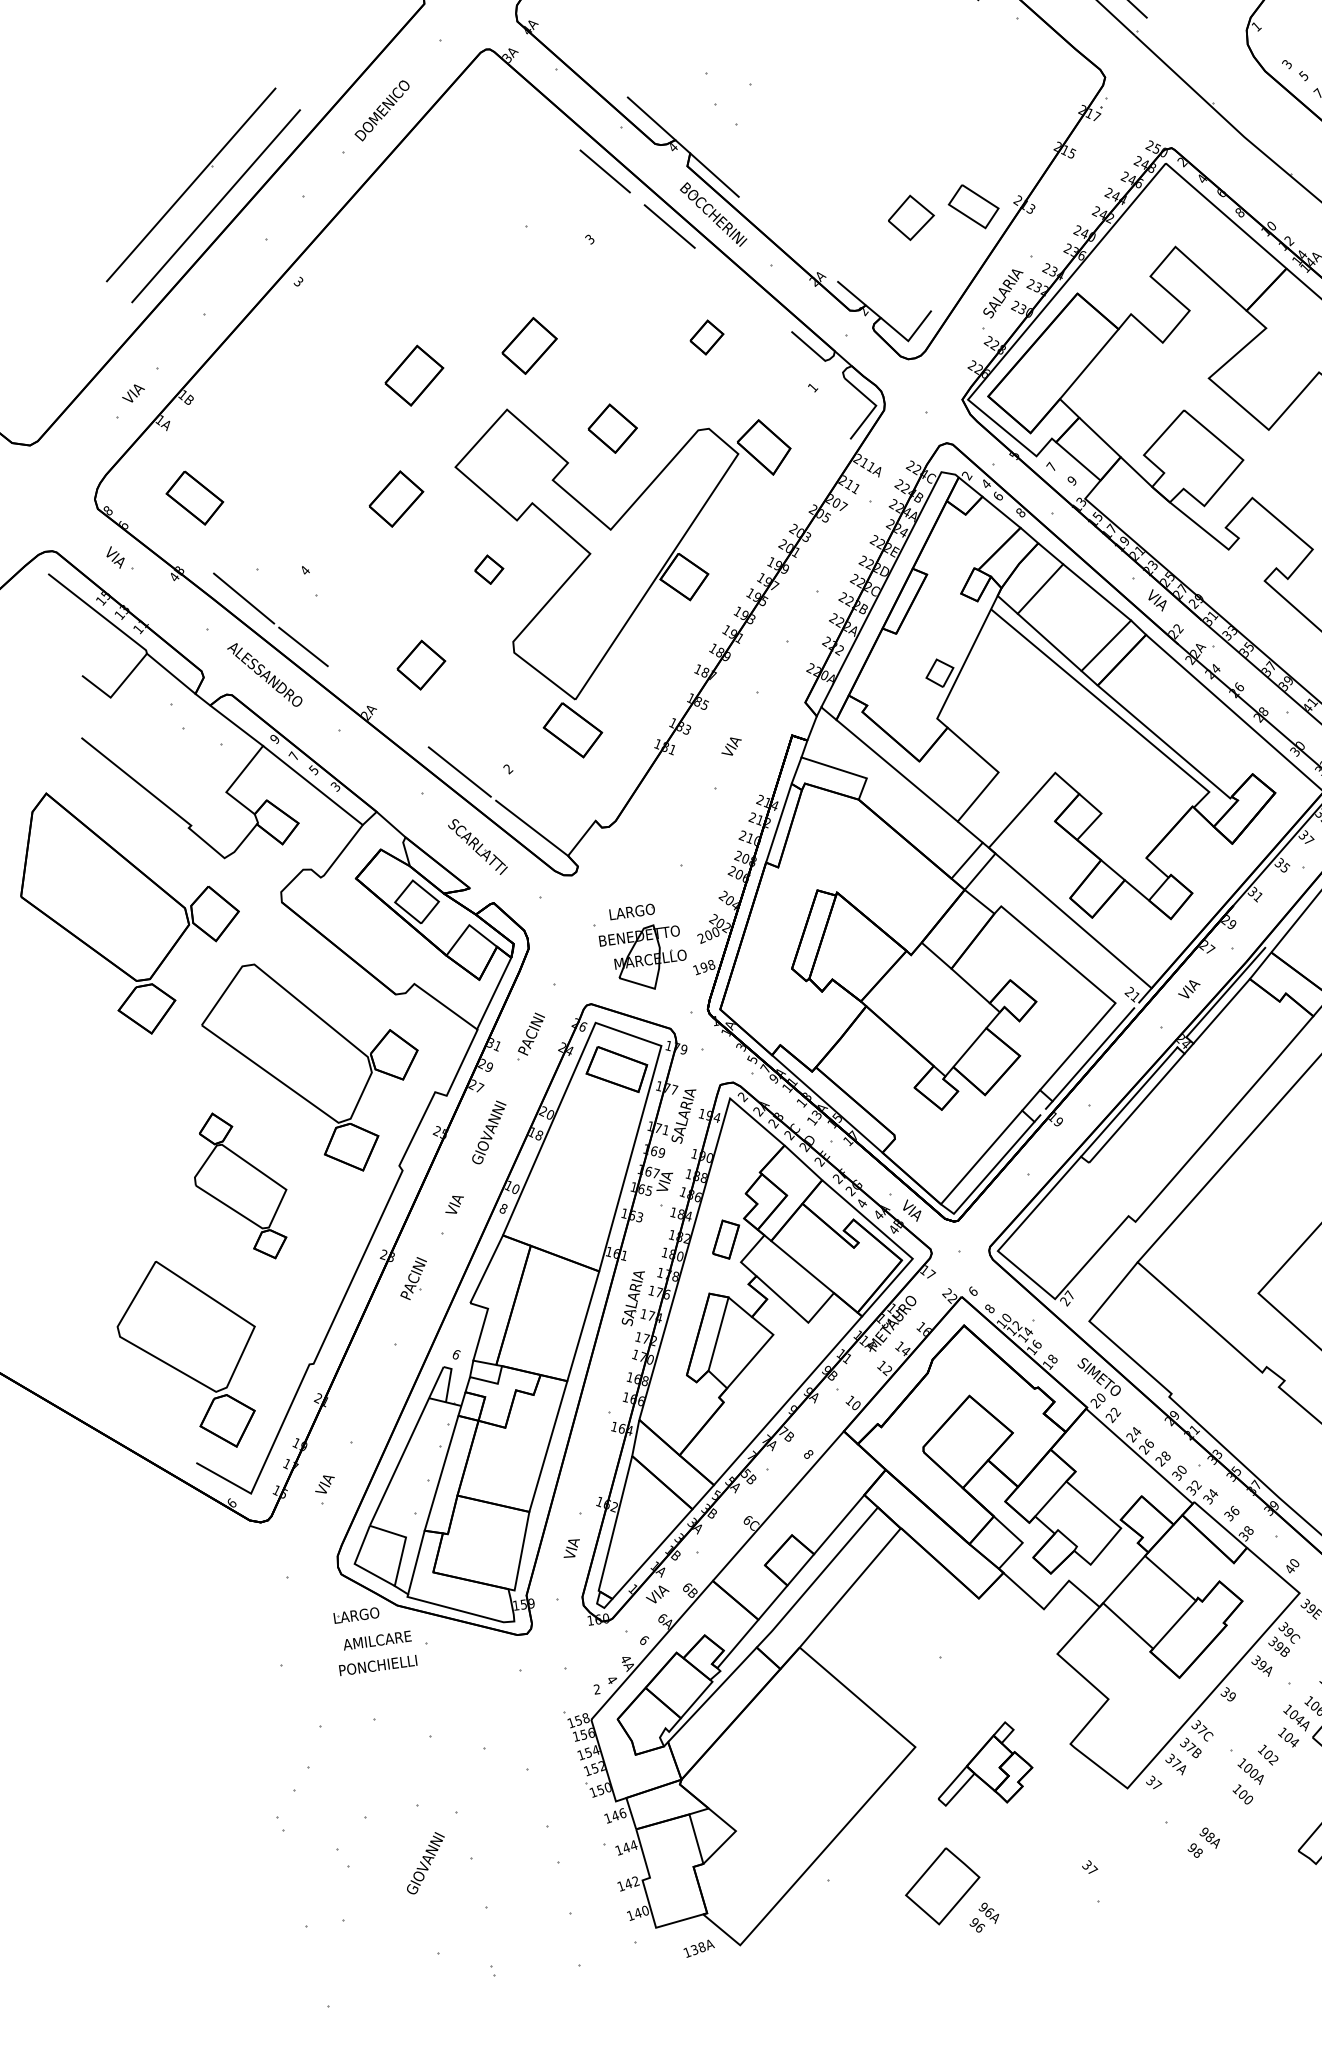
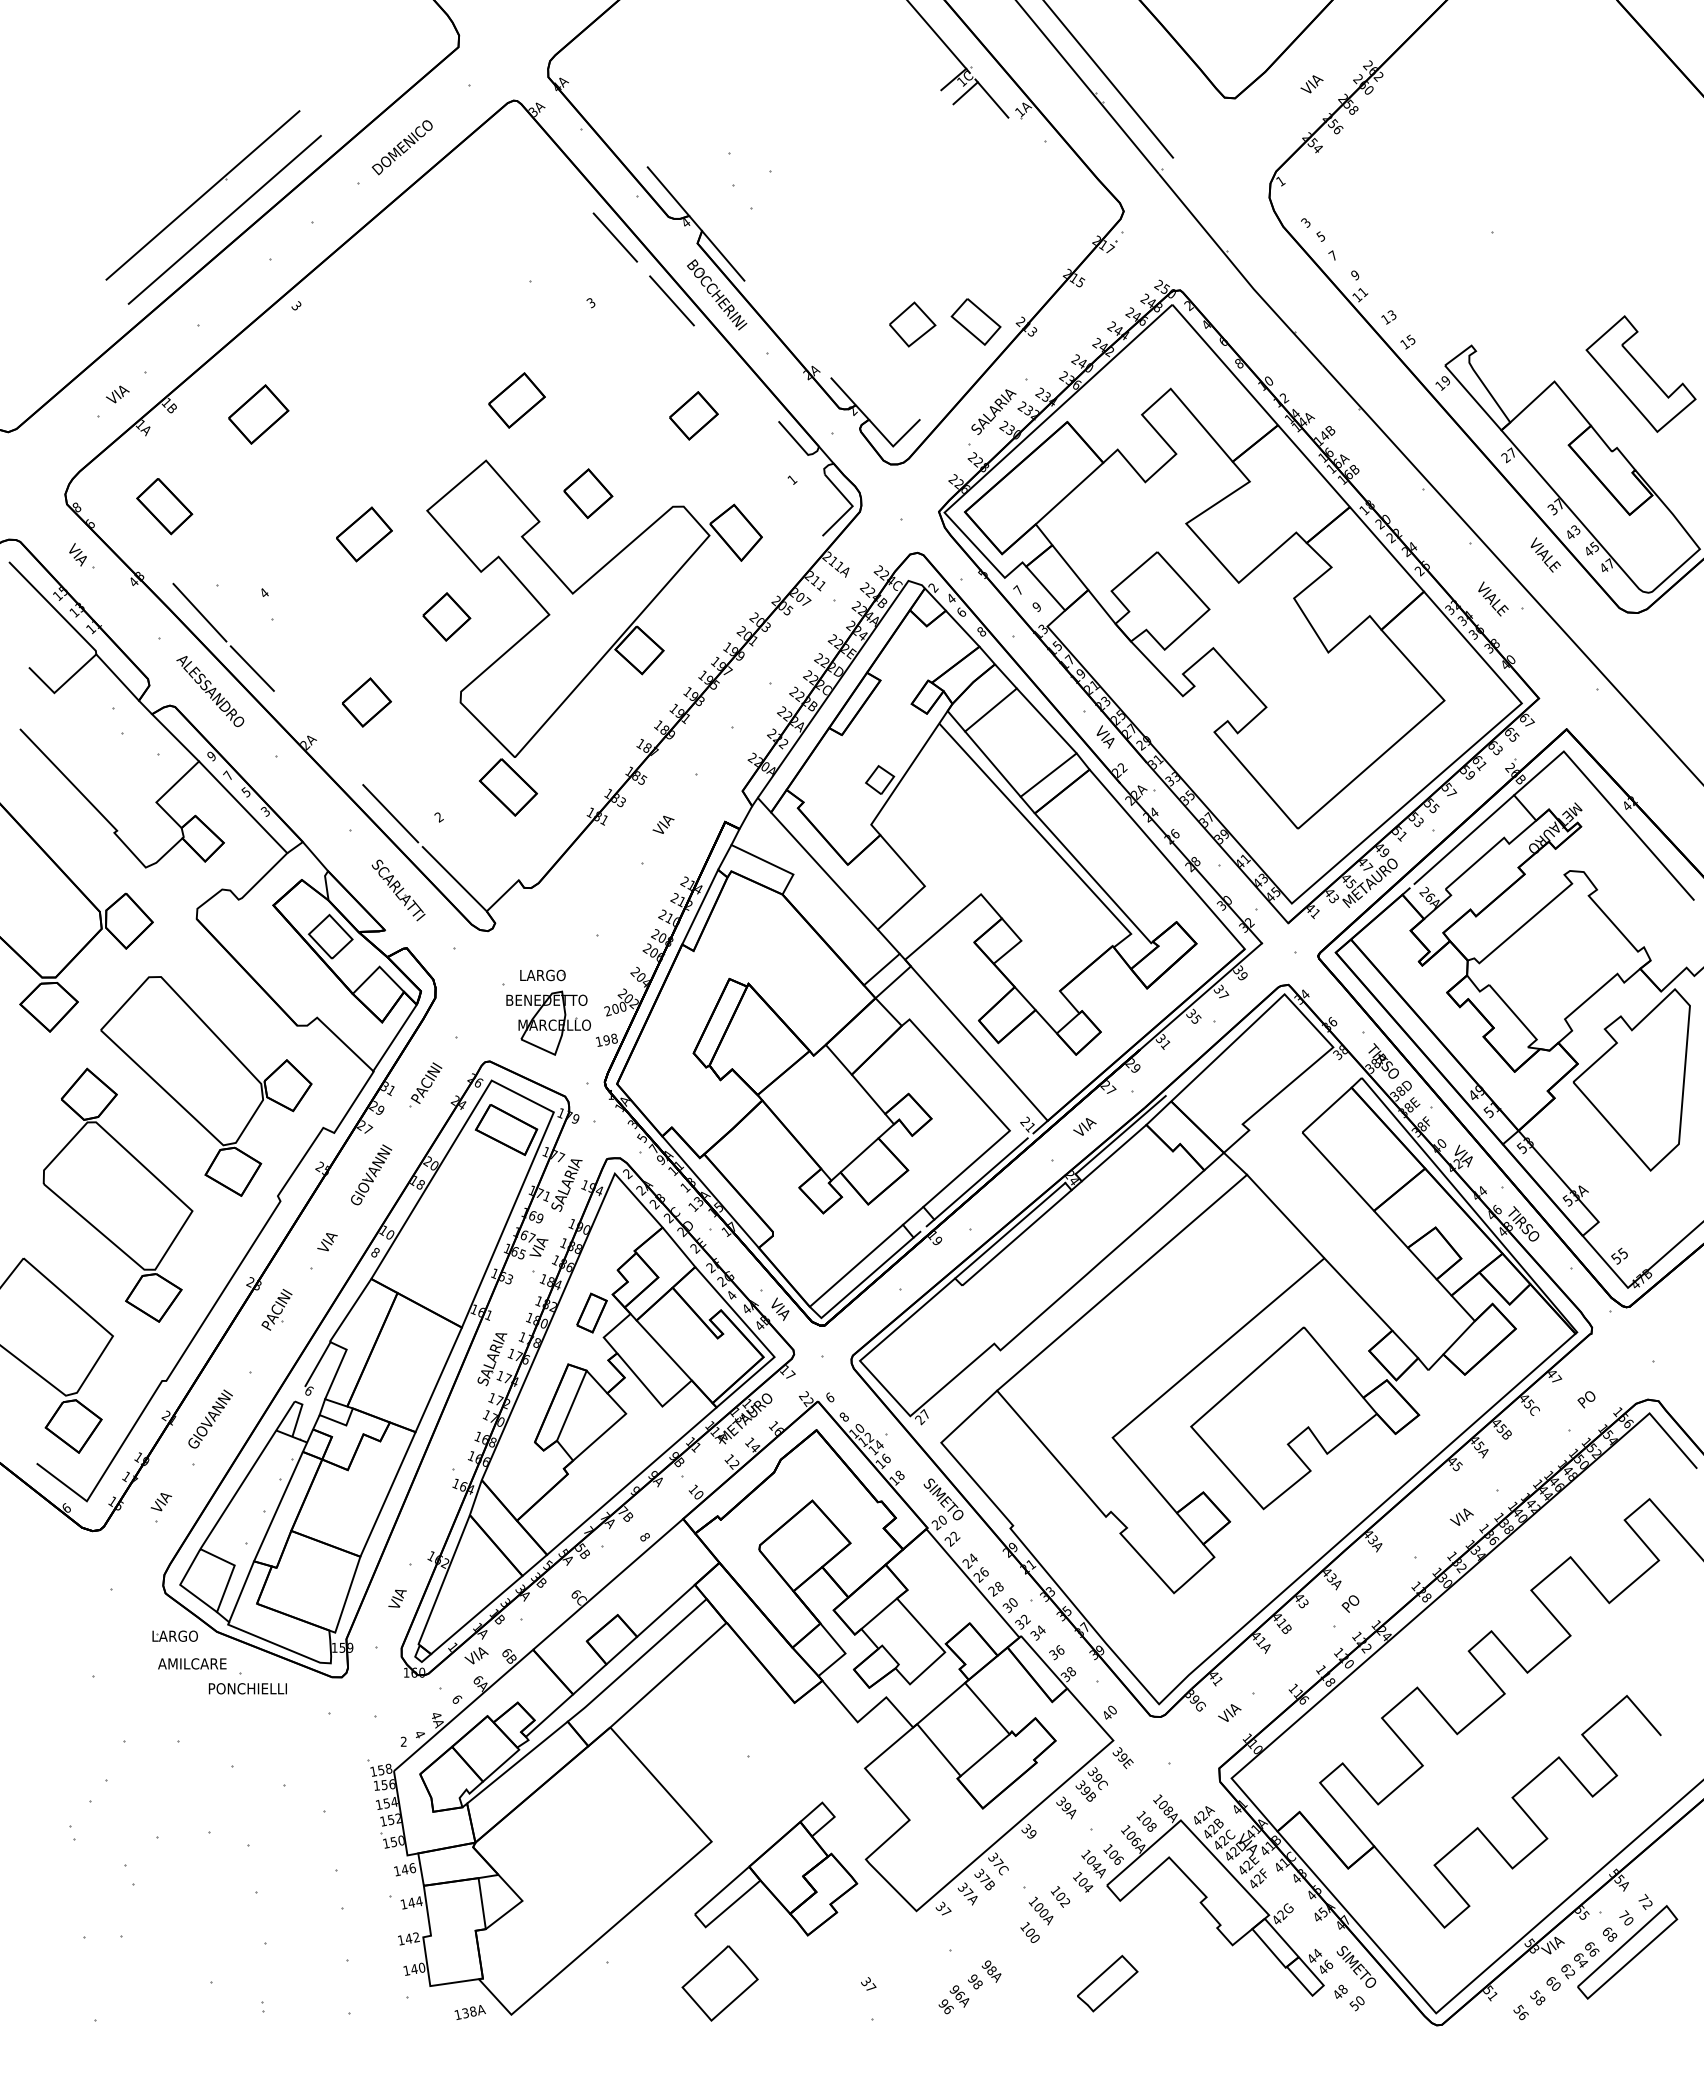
part: (706, 337) -> (693, 415), size x1.43
part: (414, 375) -> (258, 414), moved
part: (488, 569) -> (446, 616), size x1.67
part: (240, 1185) -> (117, 1194), size x1.67
line: (461, 1327) -> (317, 1364), added
text: (377, 1665) -> (247, 1688), moved
part: (983, 1764) -> (776, 1868), size x1.67
text: (425, 1862) -> (210, 1418), moved
text: (983, 1917) -> (953, 1999), moved

